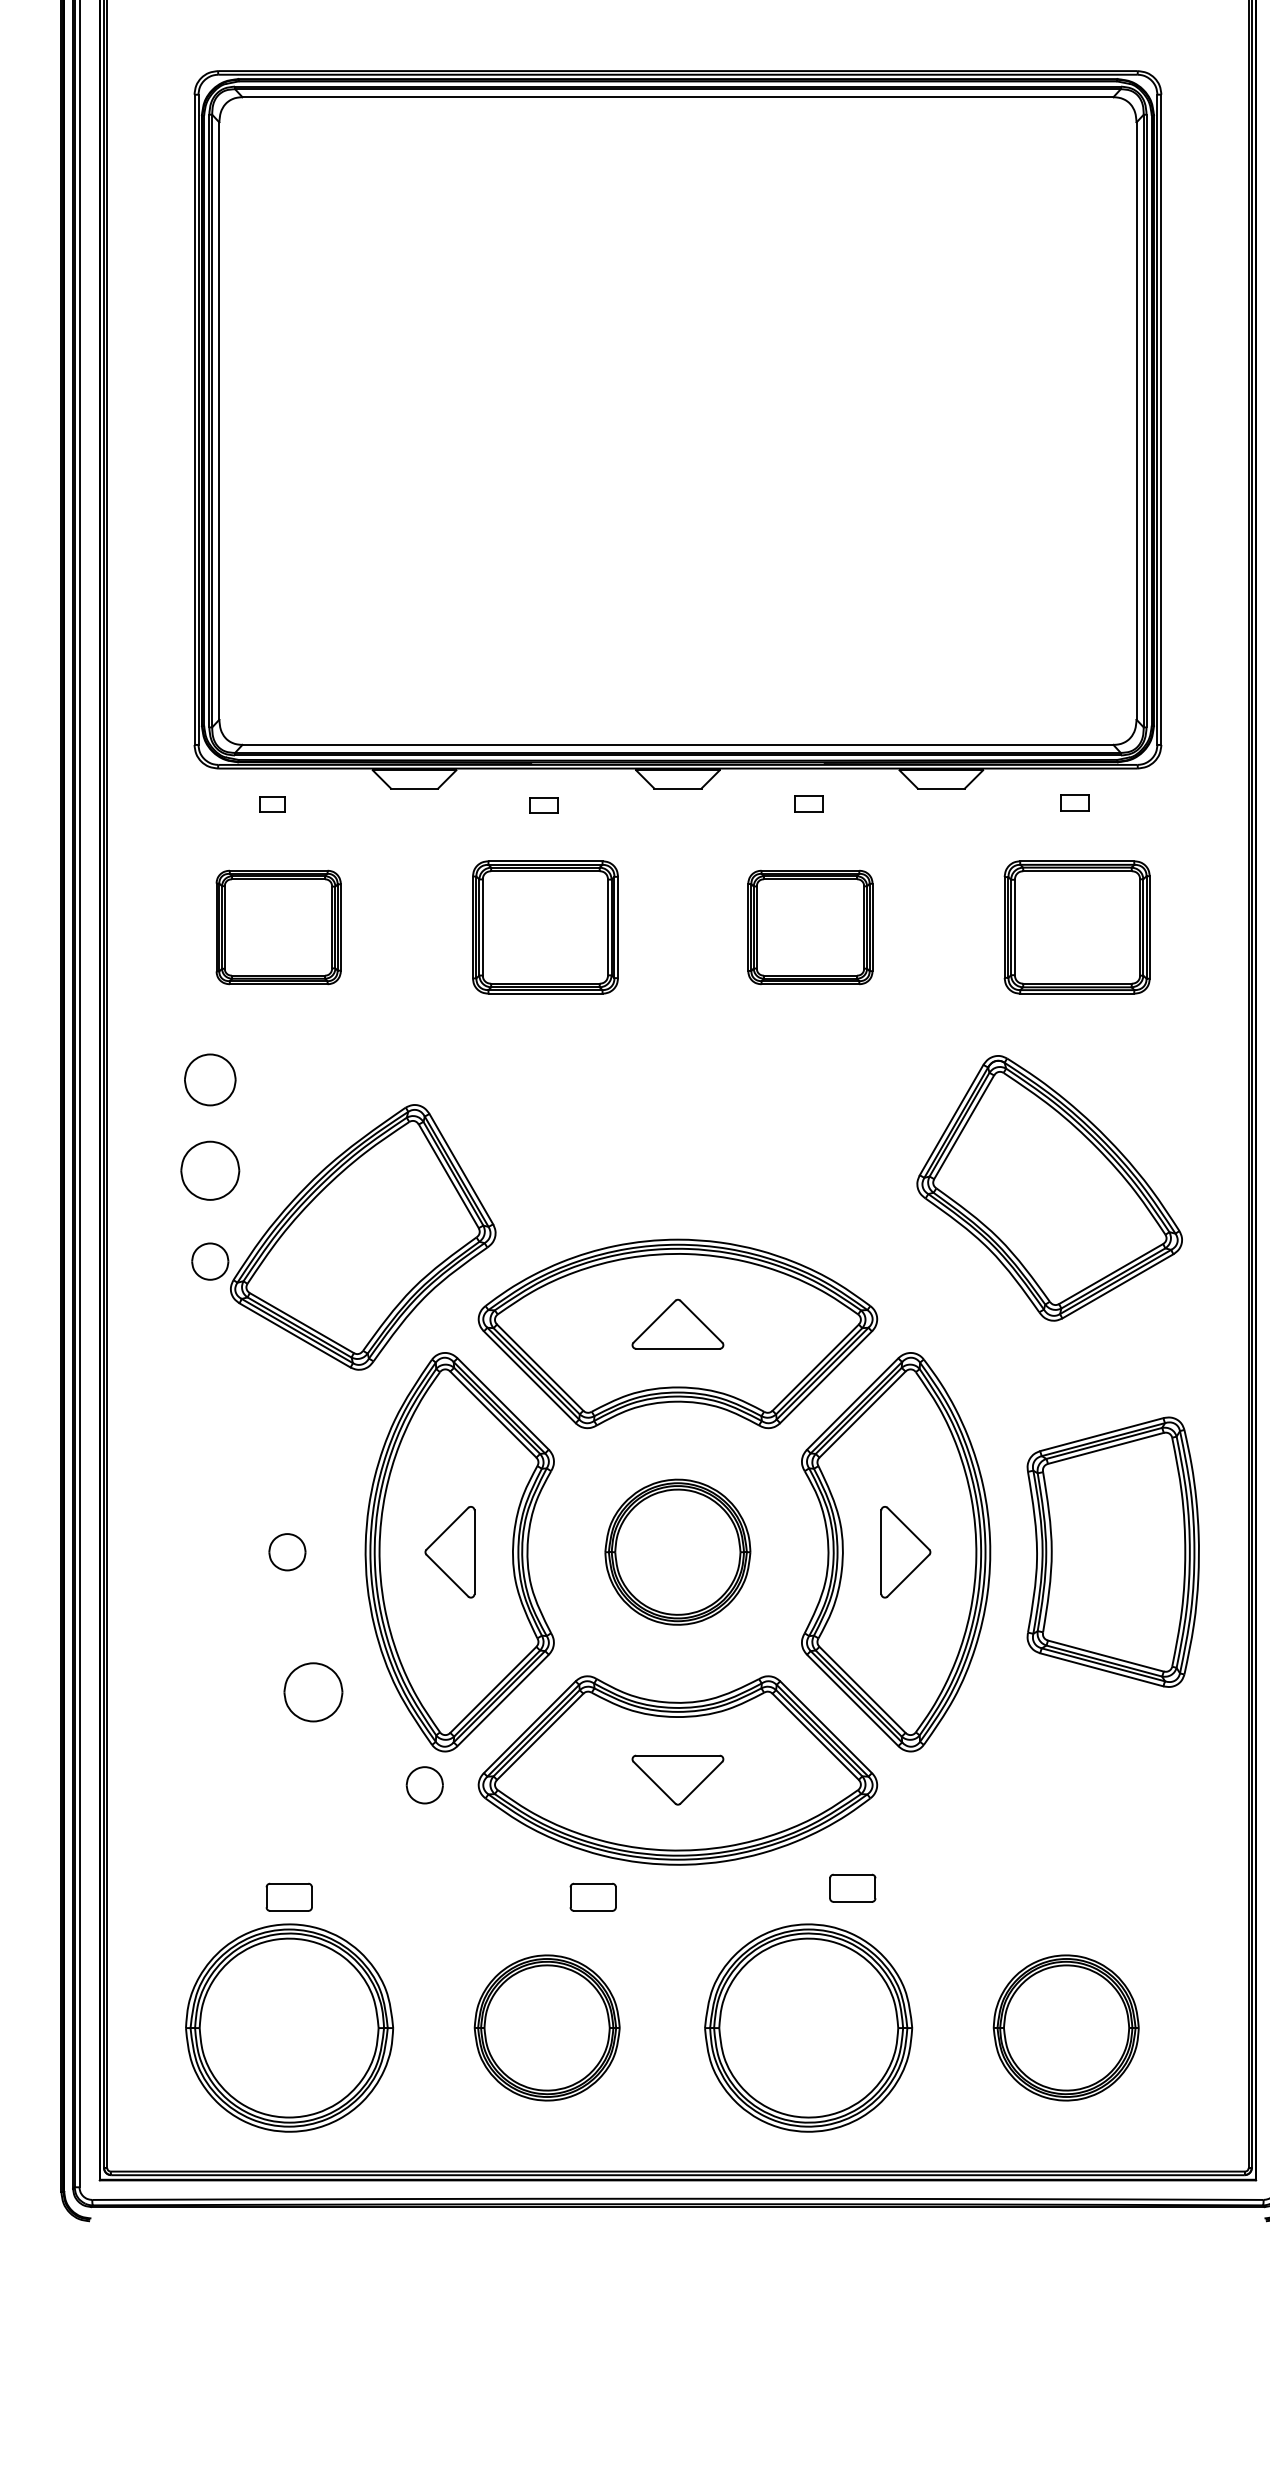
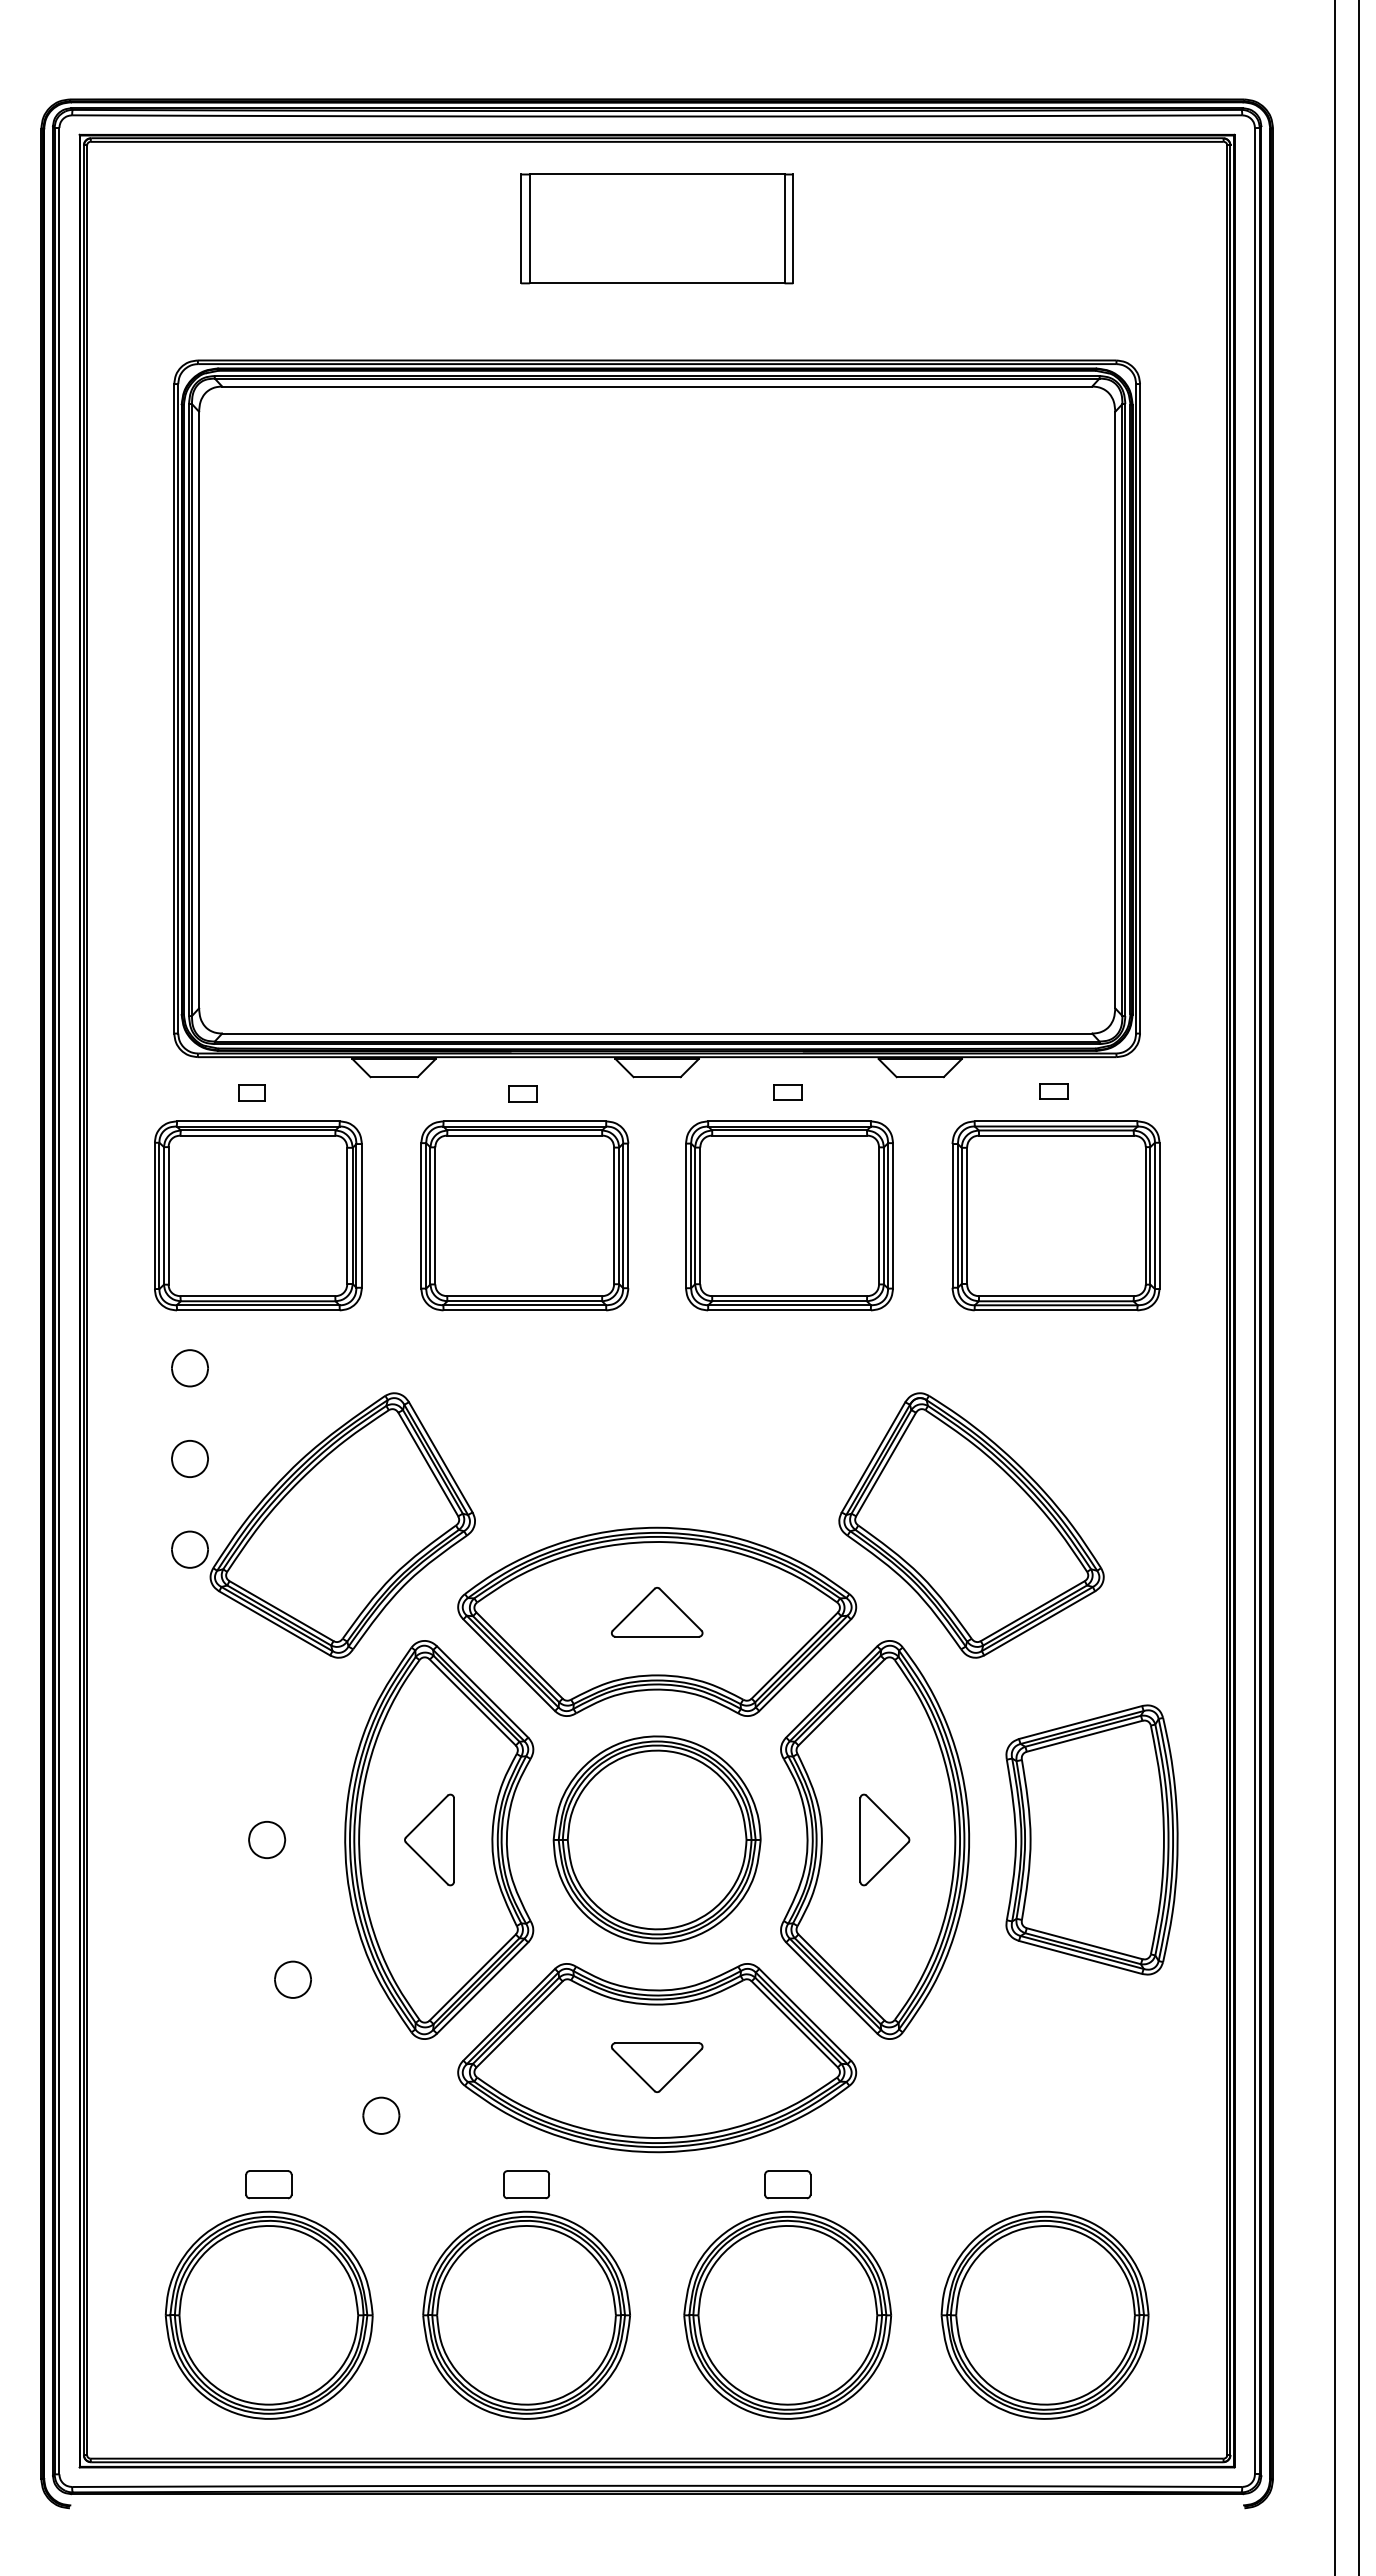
part: (278, 927) -> (258, 1215), size x1.67
part: (545, 927) -> (524, 1215), size x1.43
part: (810, 927) -> (789, 1215), size x1.67
part: (1076, 927) -> (1055, 1215), size x1.43
part: (209, 1080) -> (189, 1368), size x0.71
part: (209, 1170) -> (189, 1458), size x0.62
part: (1049, 1188) -> (971, 1525), moved
part: (677, 1551) -> (656, 1839), size x1.43
part: (312, 1691) -> (292, 1979), size x0.62
part: (424, 1784) -> (381, 2115), moved
part: (852, 1888) -> (787, 2184), moved
part: (593, 1897) -> (526, 2184), moved
part: (547, 2027) -> (526, 2314), size x1.43
part: (1065, 2027) -> (1044, 2314), size x1.43

